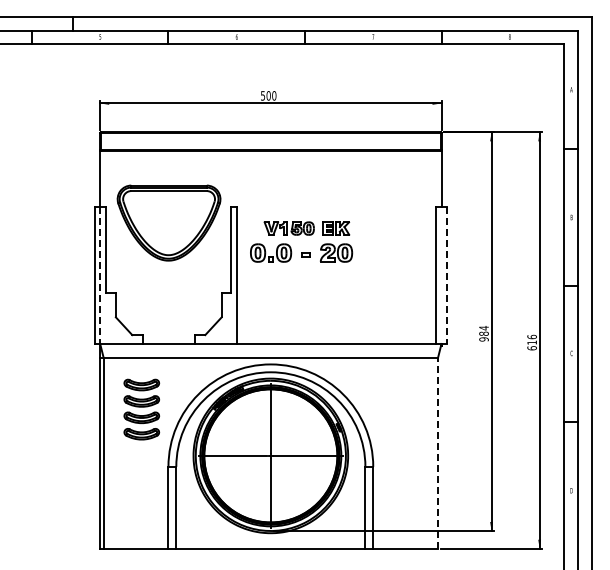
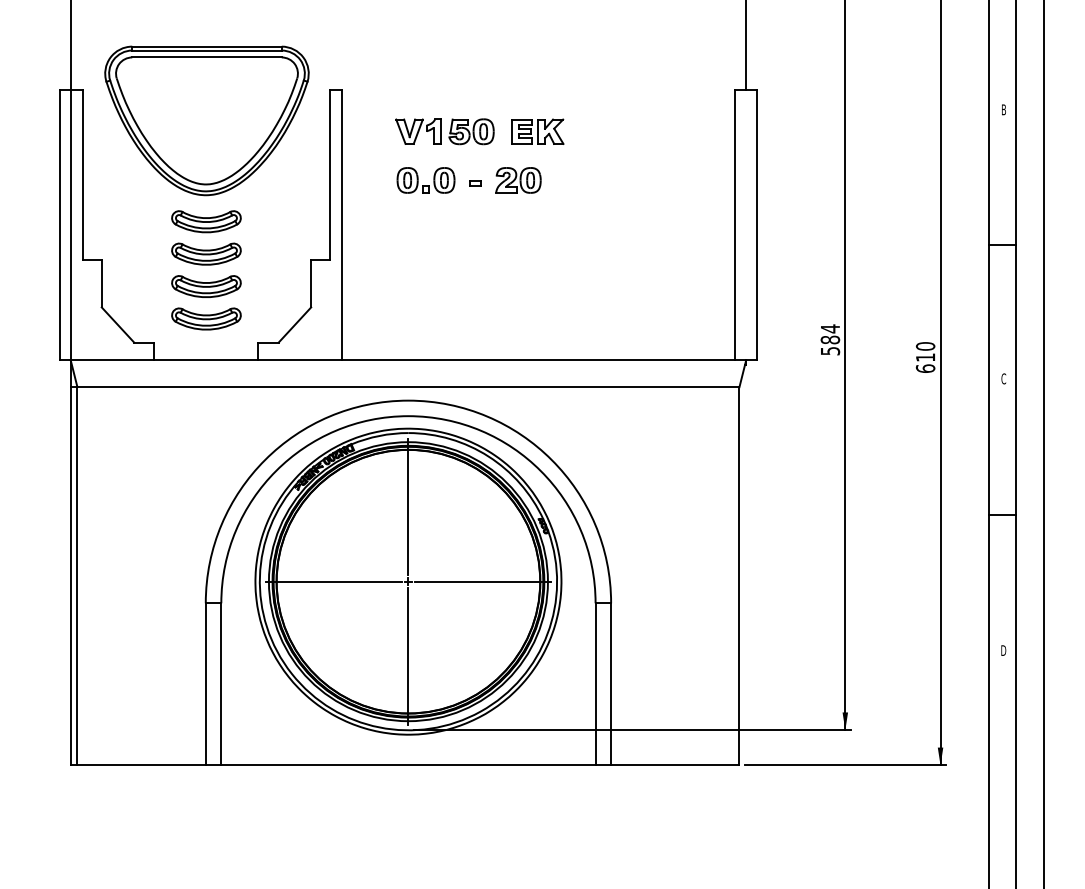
part: (301, 253) -> (469, 181), size x0.71
line: (100, 276) -> (71, 226), dashed -> solid
line: (446, 276) -> (756, 226), dashed -> solid
text: (531, 336) -> (924, 345), 616 -> 610
text: (483, 339) -> (829, 351), 984 -> 584
part: (141, 409) -> (205, 270), moved
line: (438, 453) -> (740, 576), dashed -> solid

